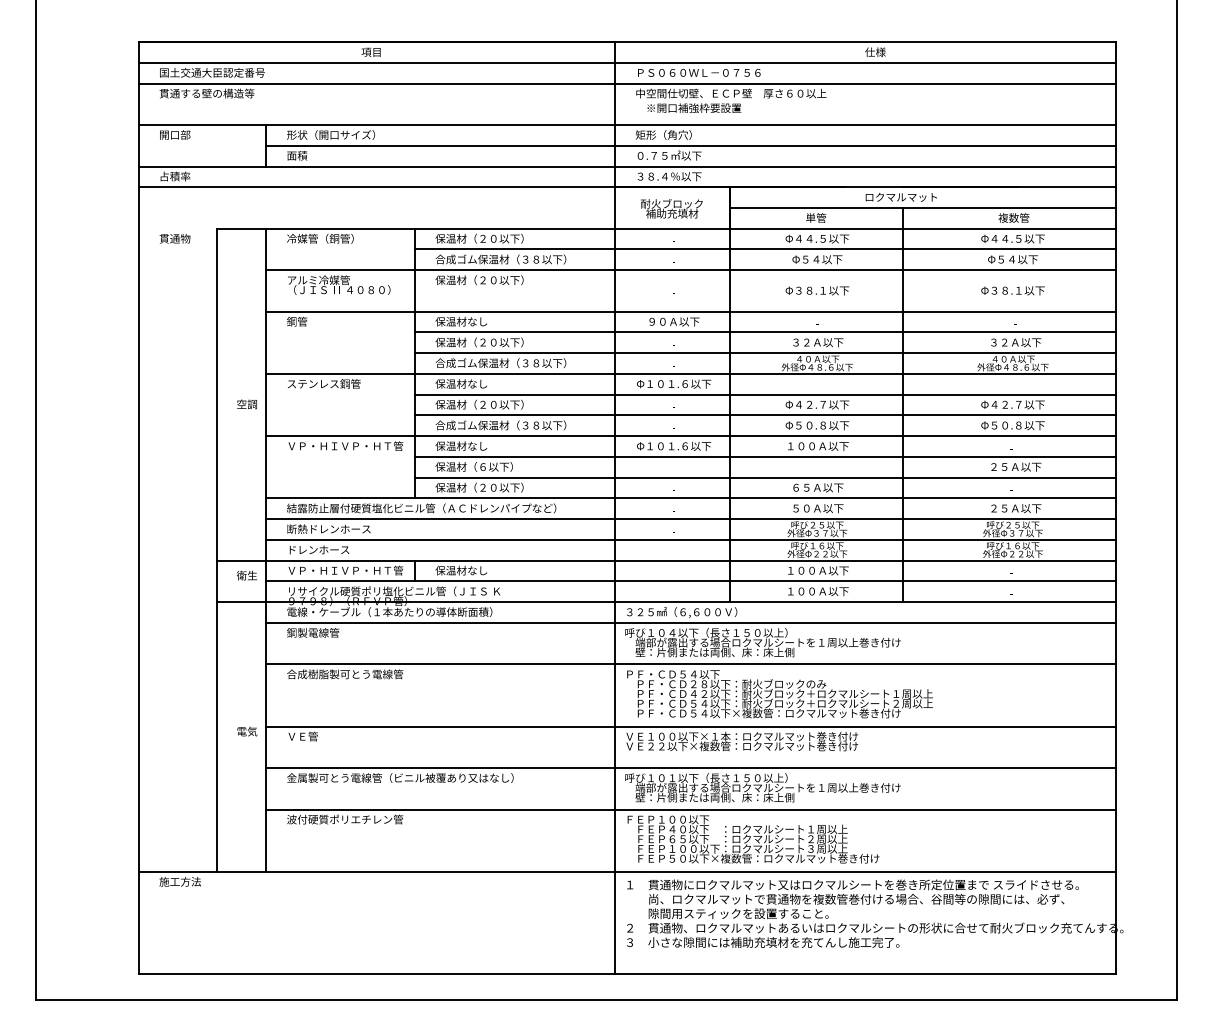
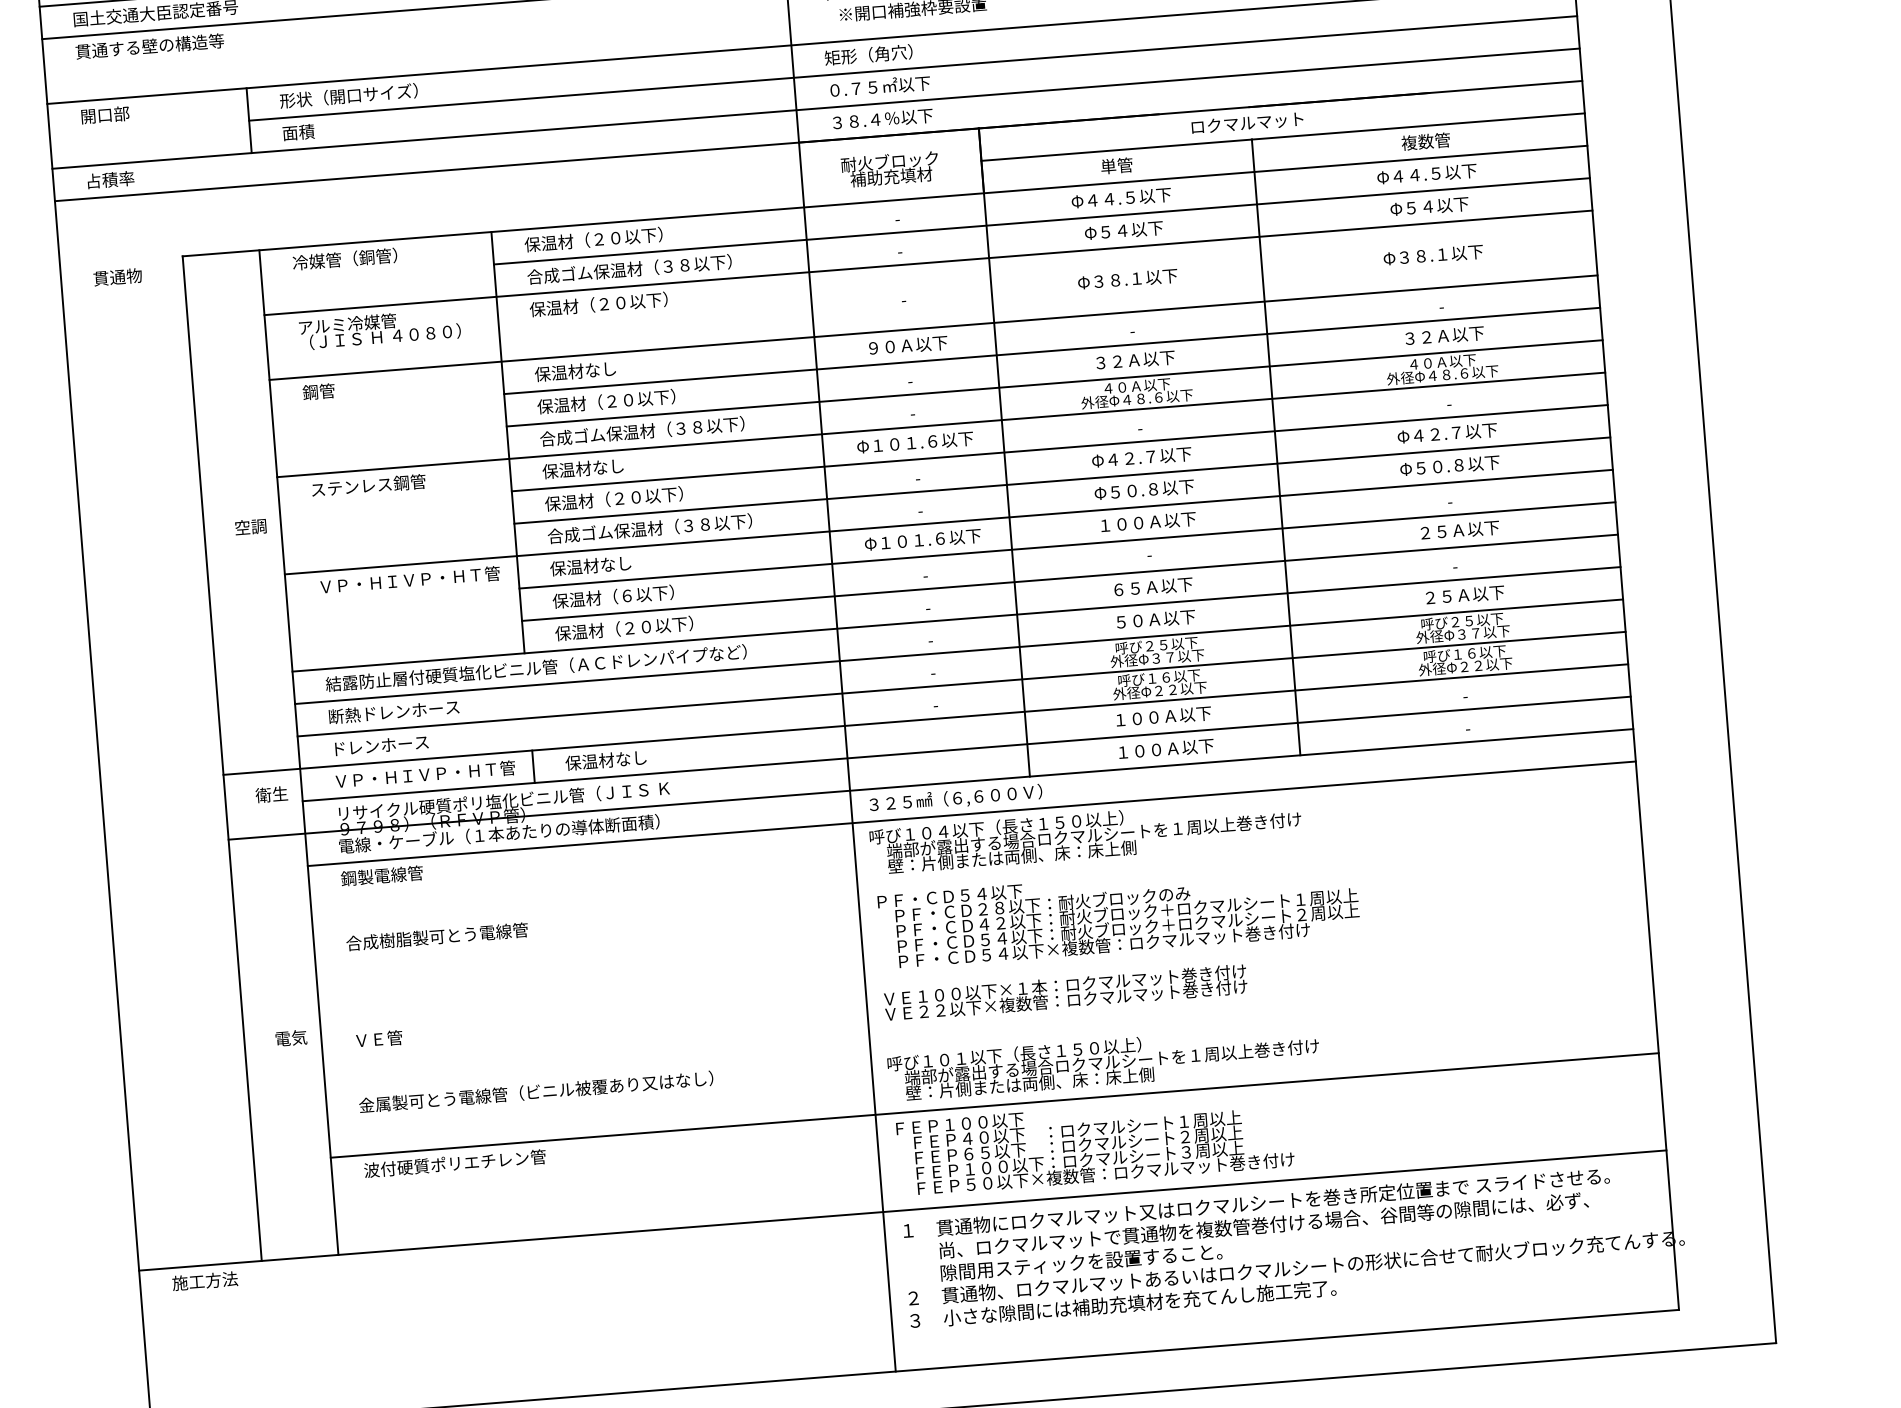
line: (691, 664) -> (977, 878), removed
line: (691, 726) -> (984, 975), removed
line: (691, 768) -> (989, 1041), removed

